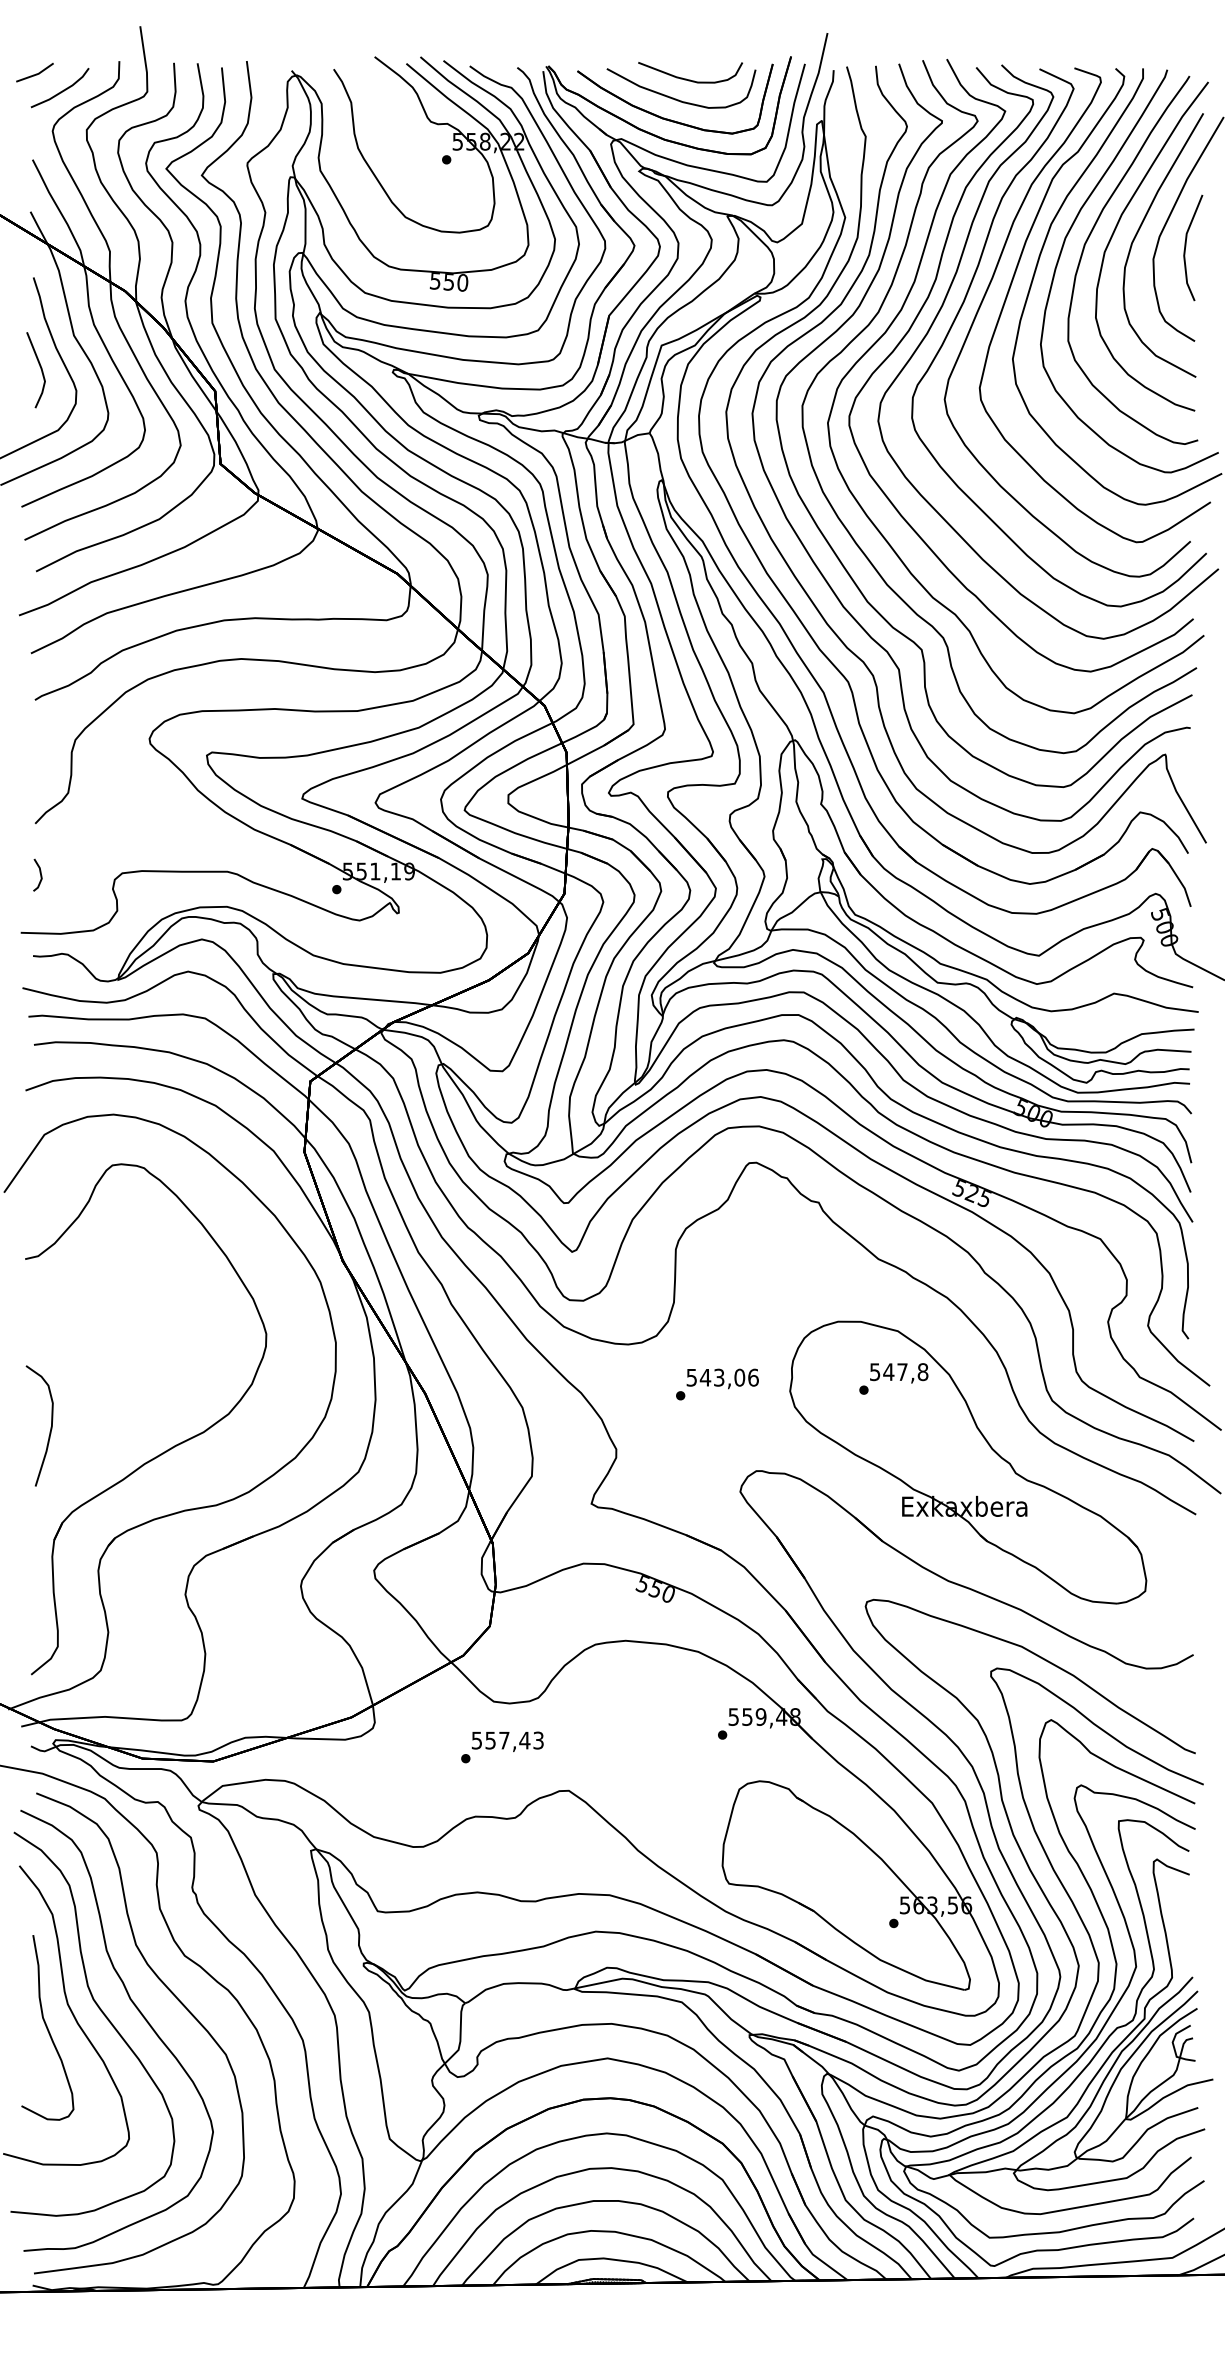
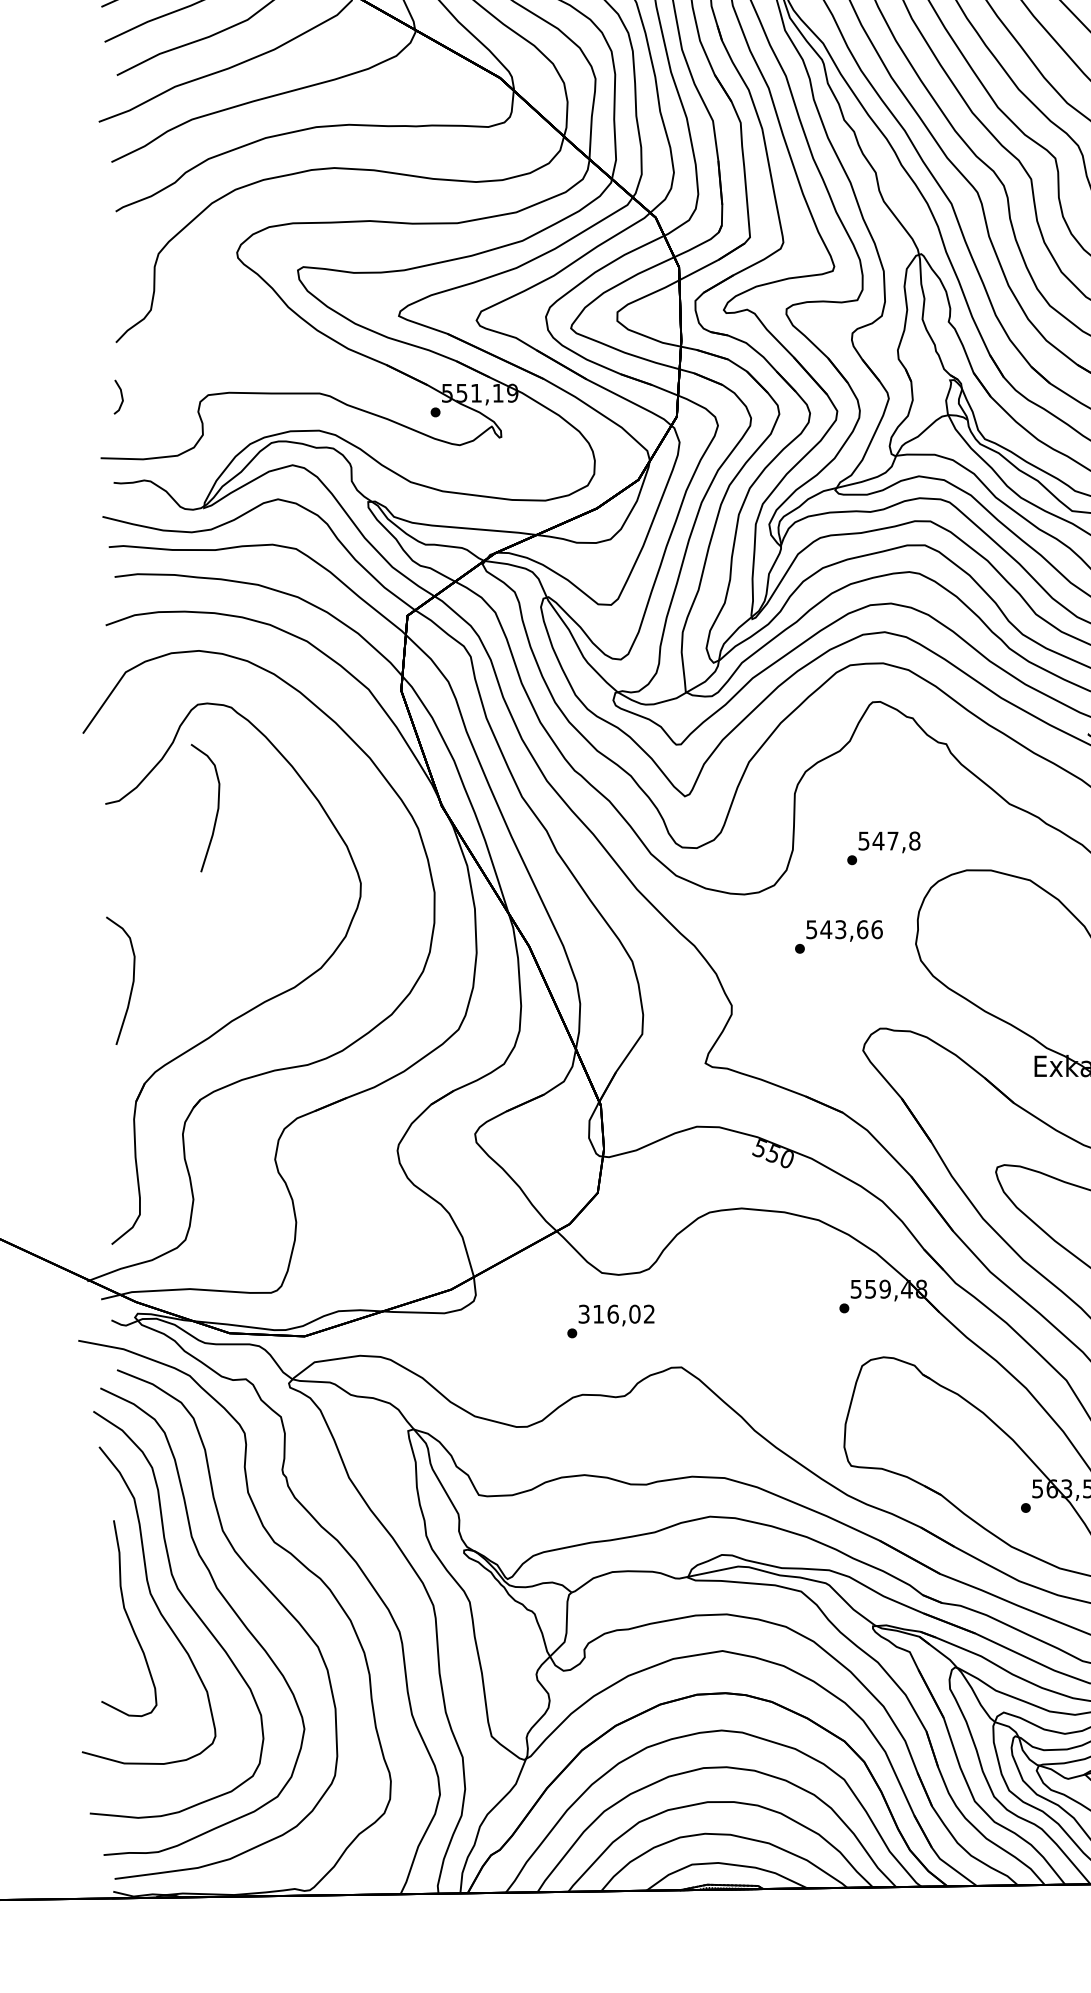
part: (130, 1264) -> (216, 809), added
text: (739, 1377) -> (862, 929), 543,06 -> 543,66
text: (893, 1378) -> (883, 847), moved
text: (507, 1740) -> (616, 1314), 557,43 -> 316,02

